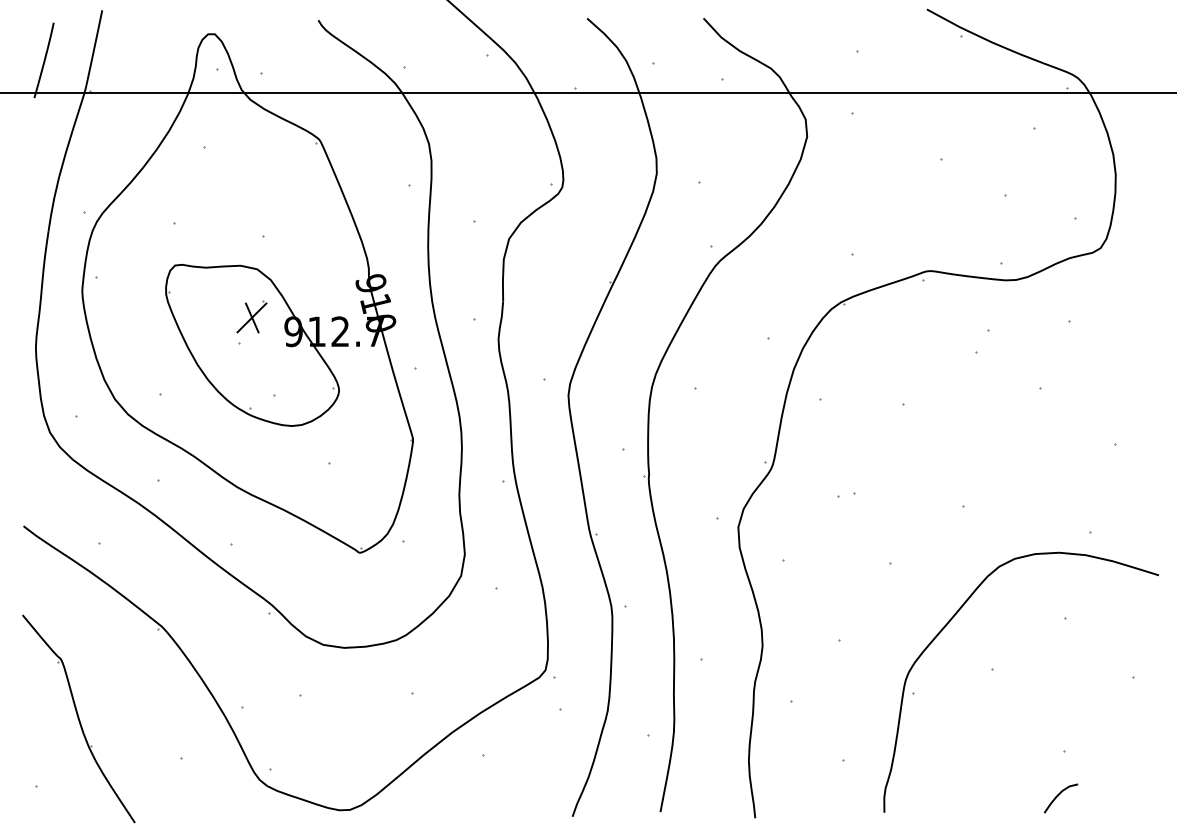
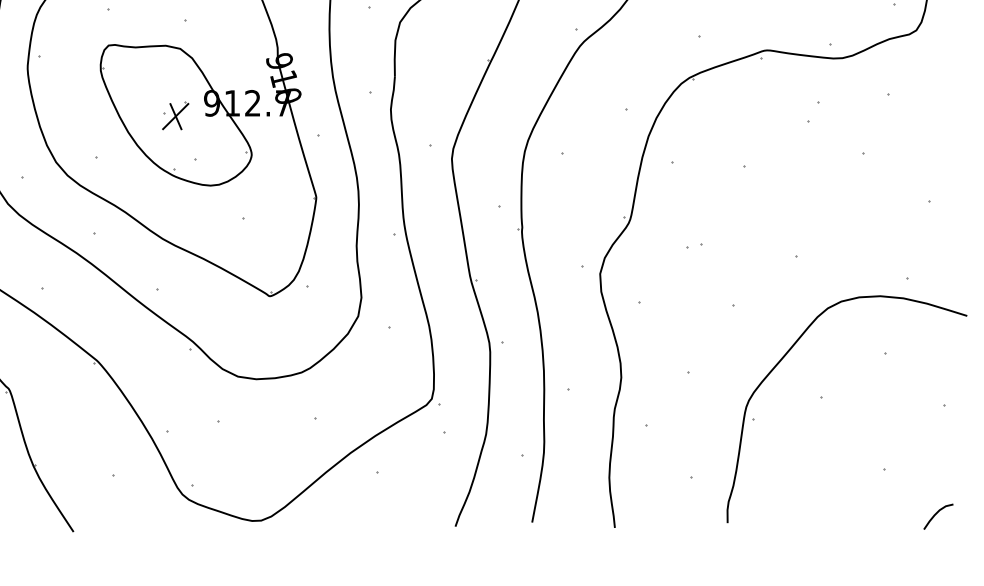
part: (251, 316) -> (175, 115), moved
curve: (1058, 796) -> (936, 515), moved

